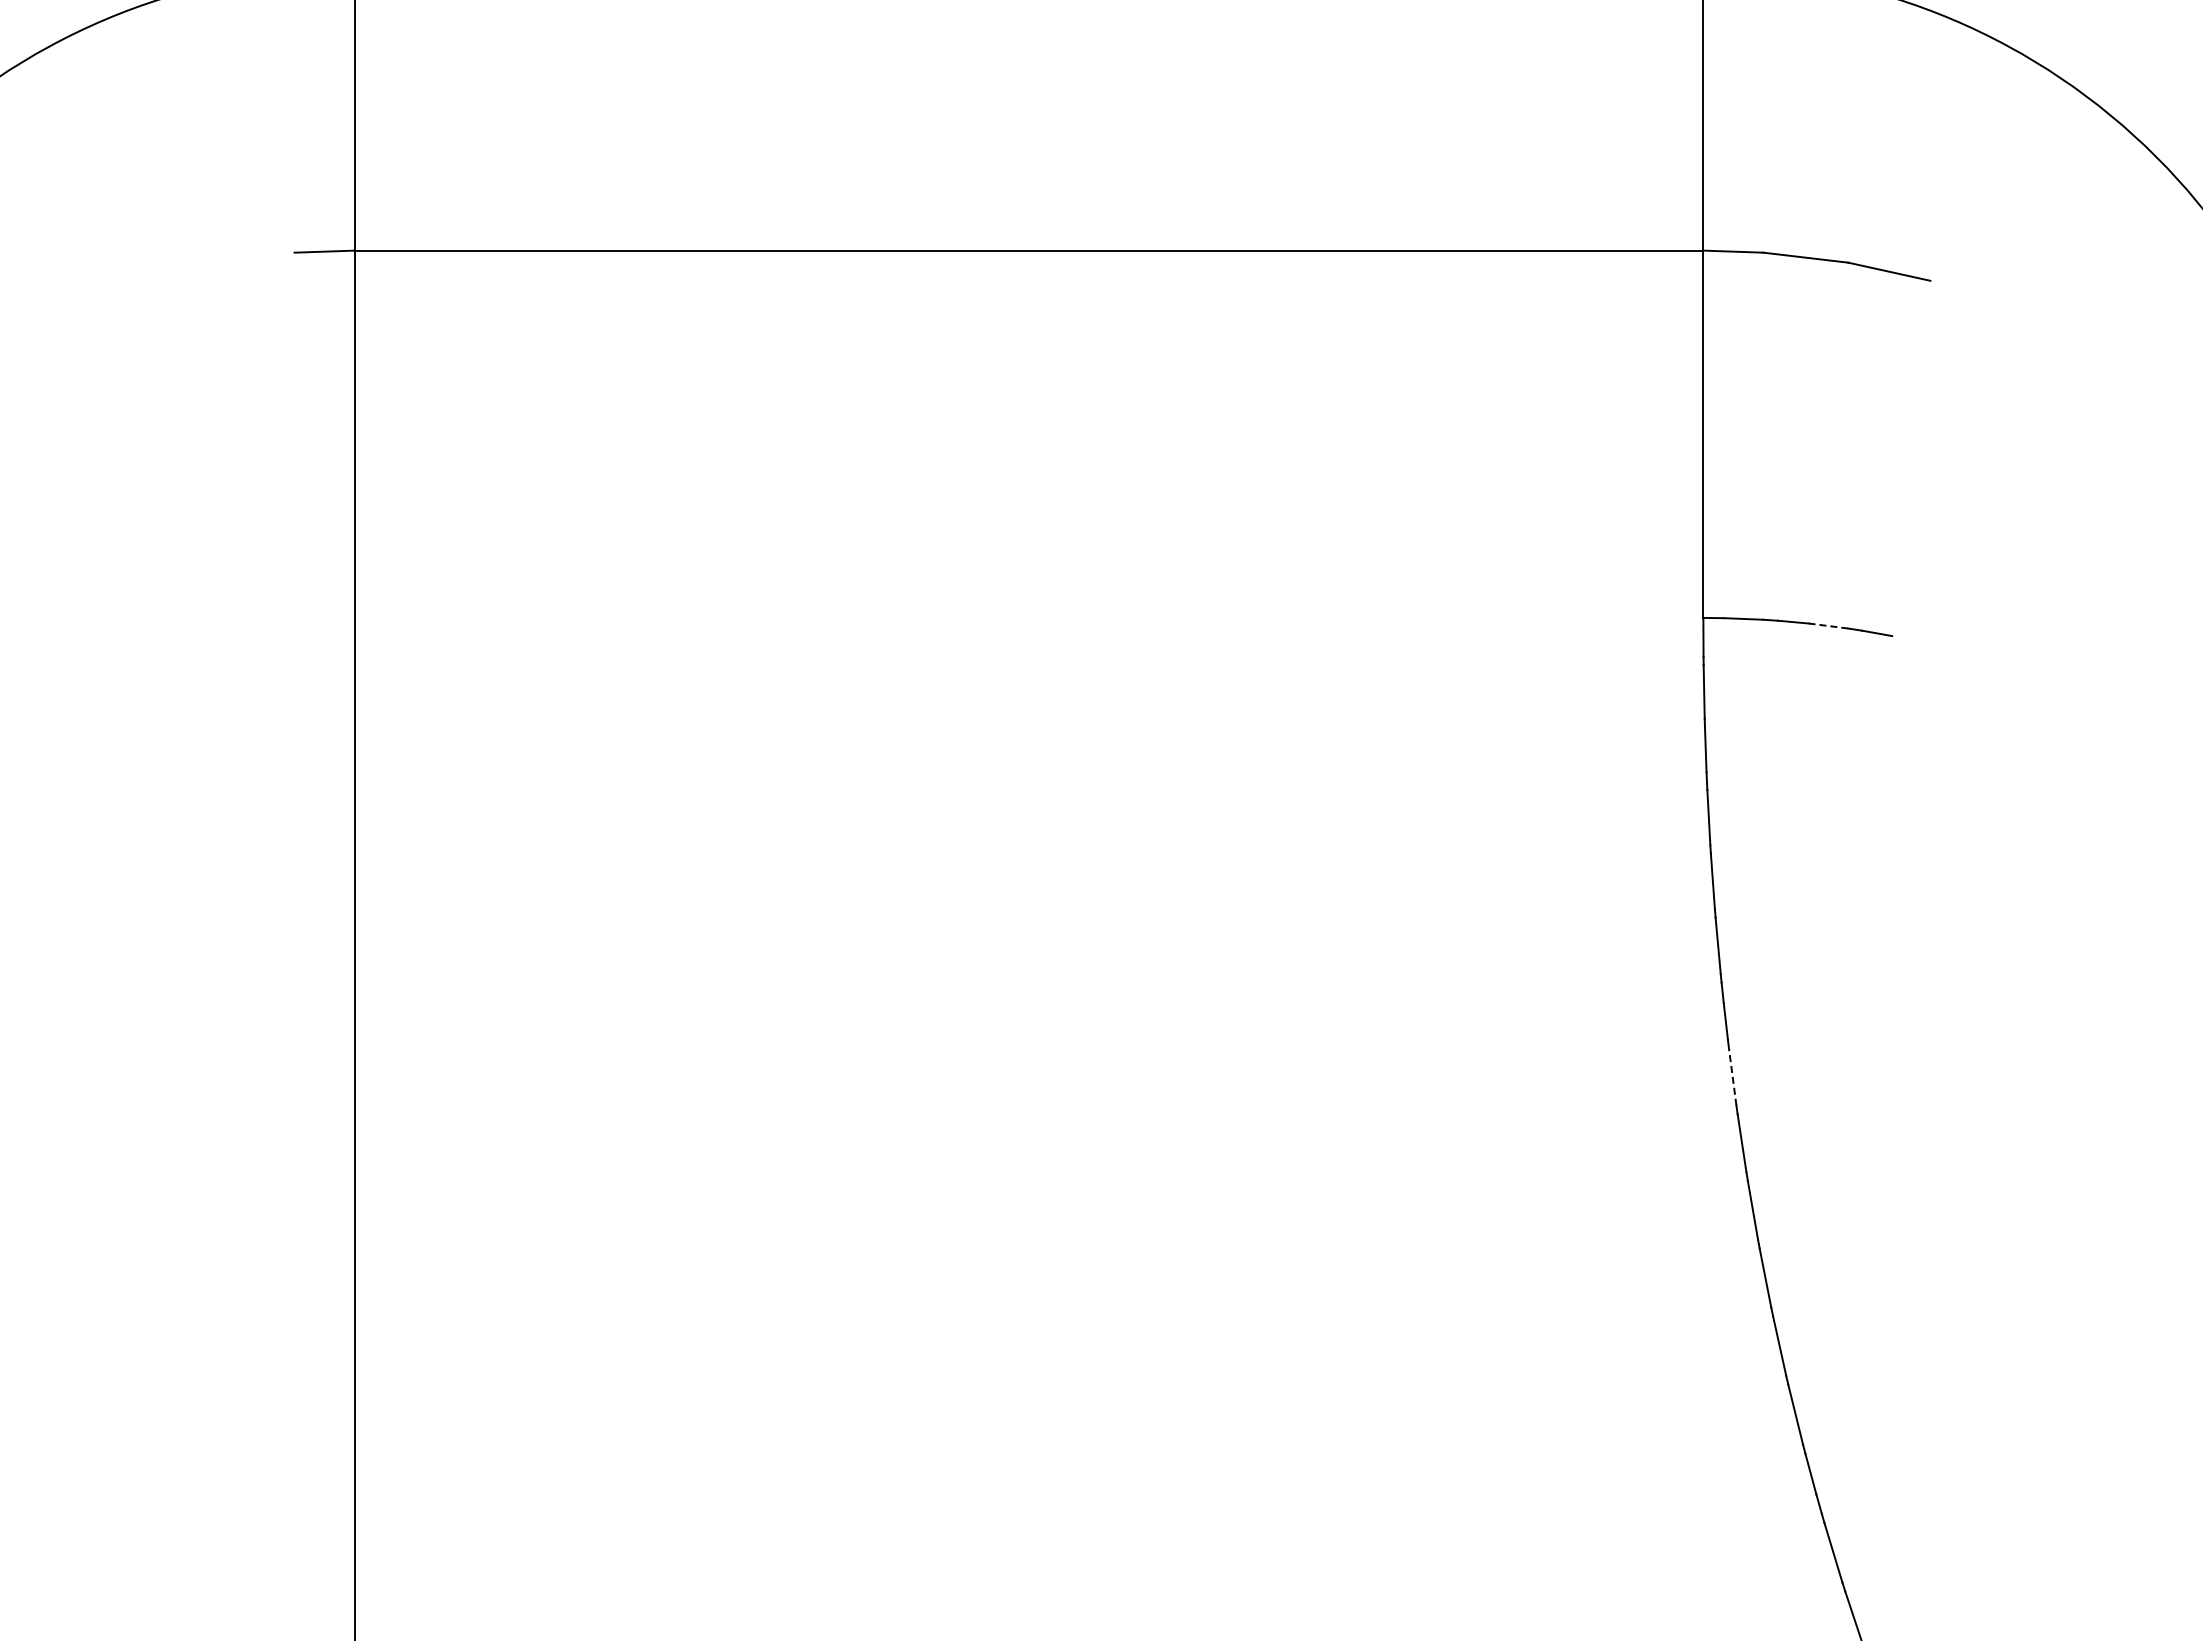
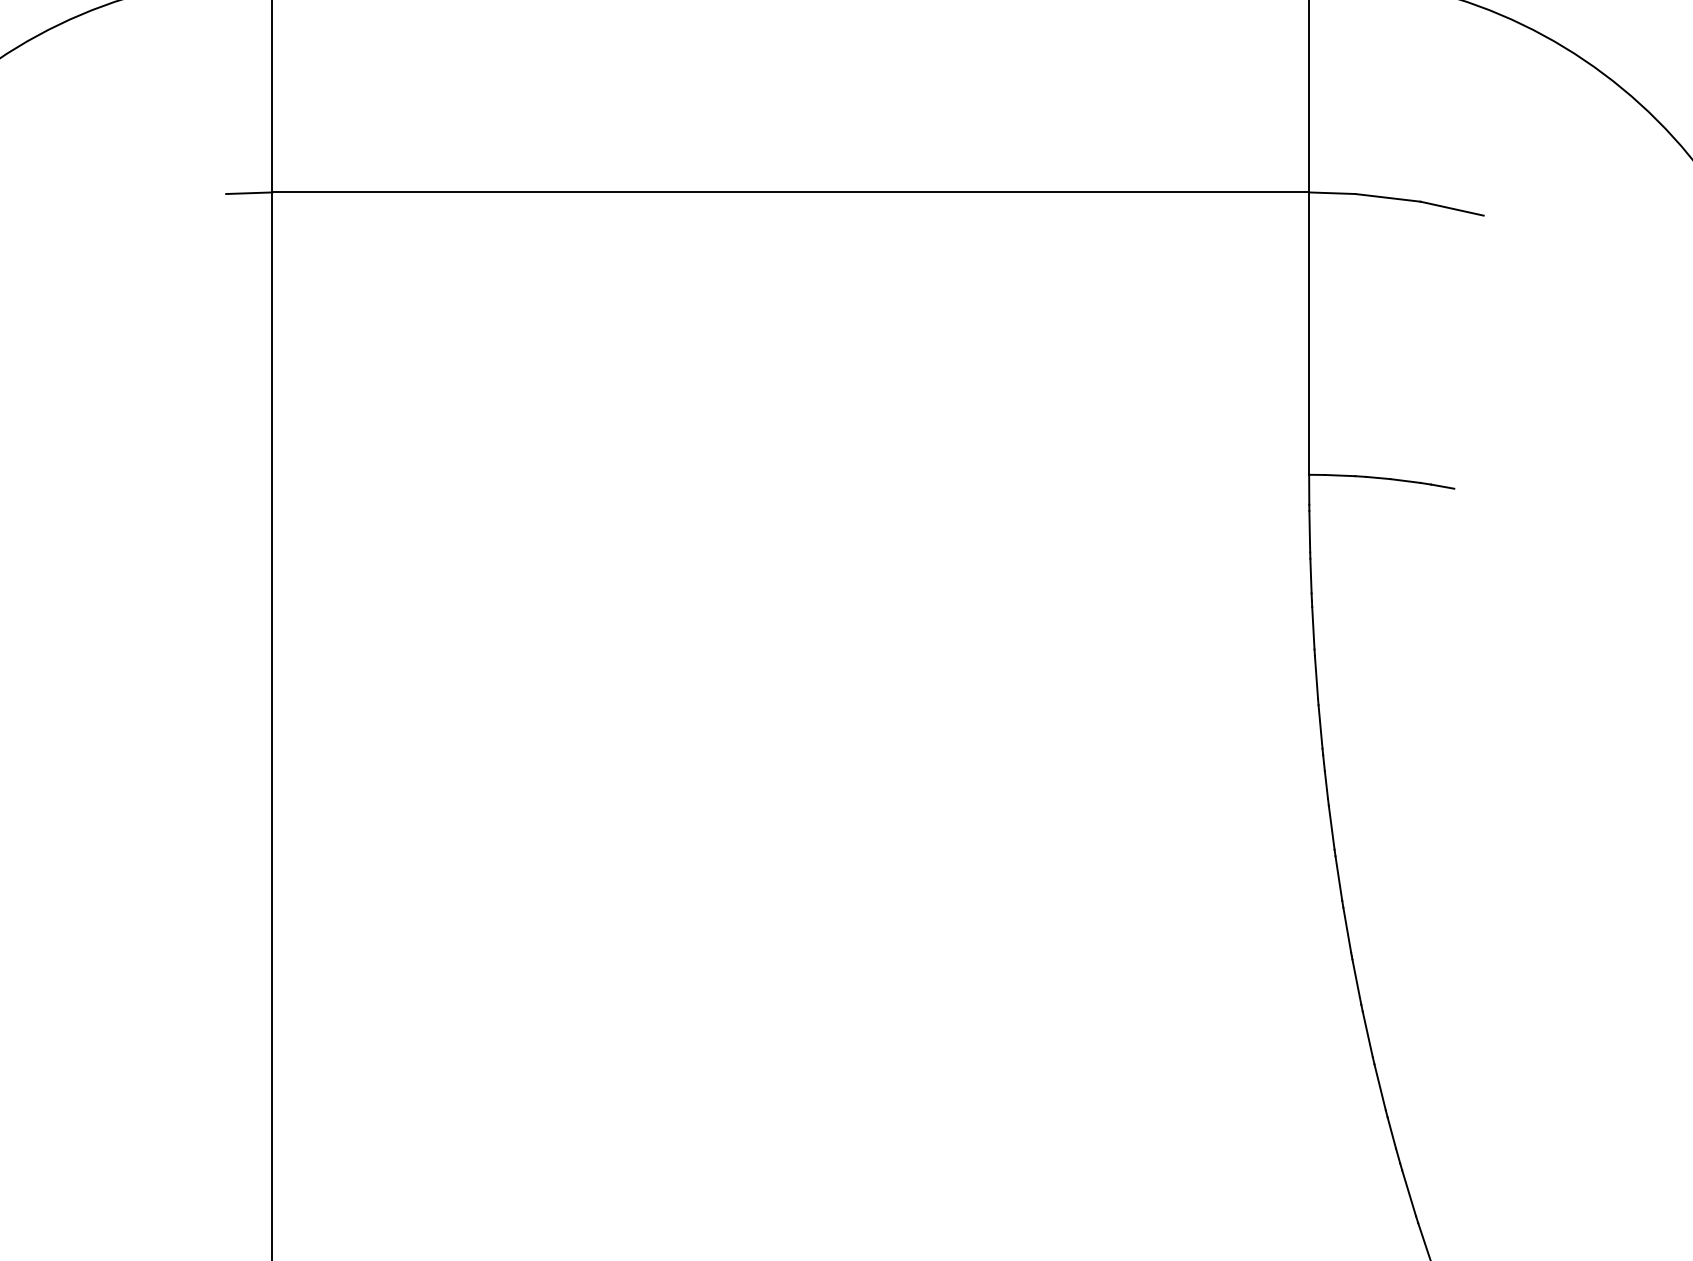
line: (1828, 626) -> (1405, 481), dashed -> solid
line: (1732, 1076) -> (1331, 827), dashed -> solid

